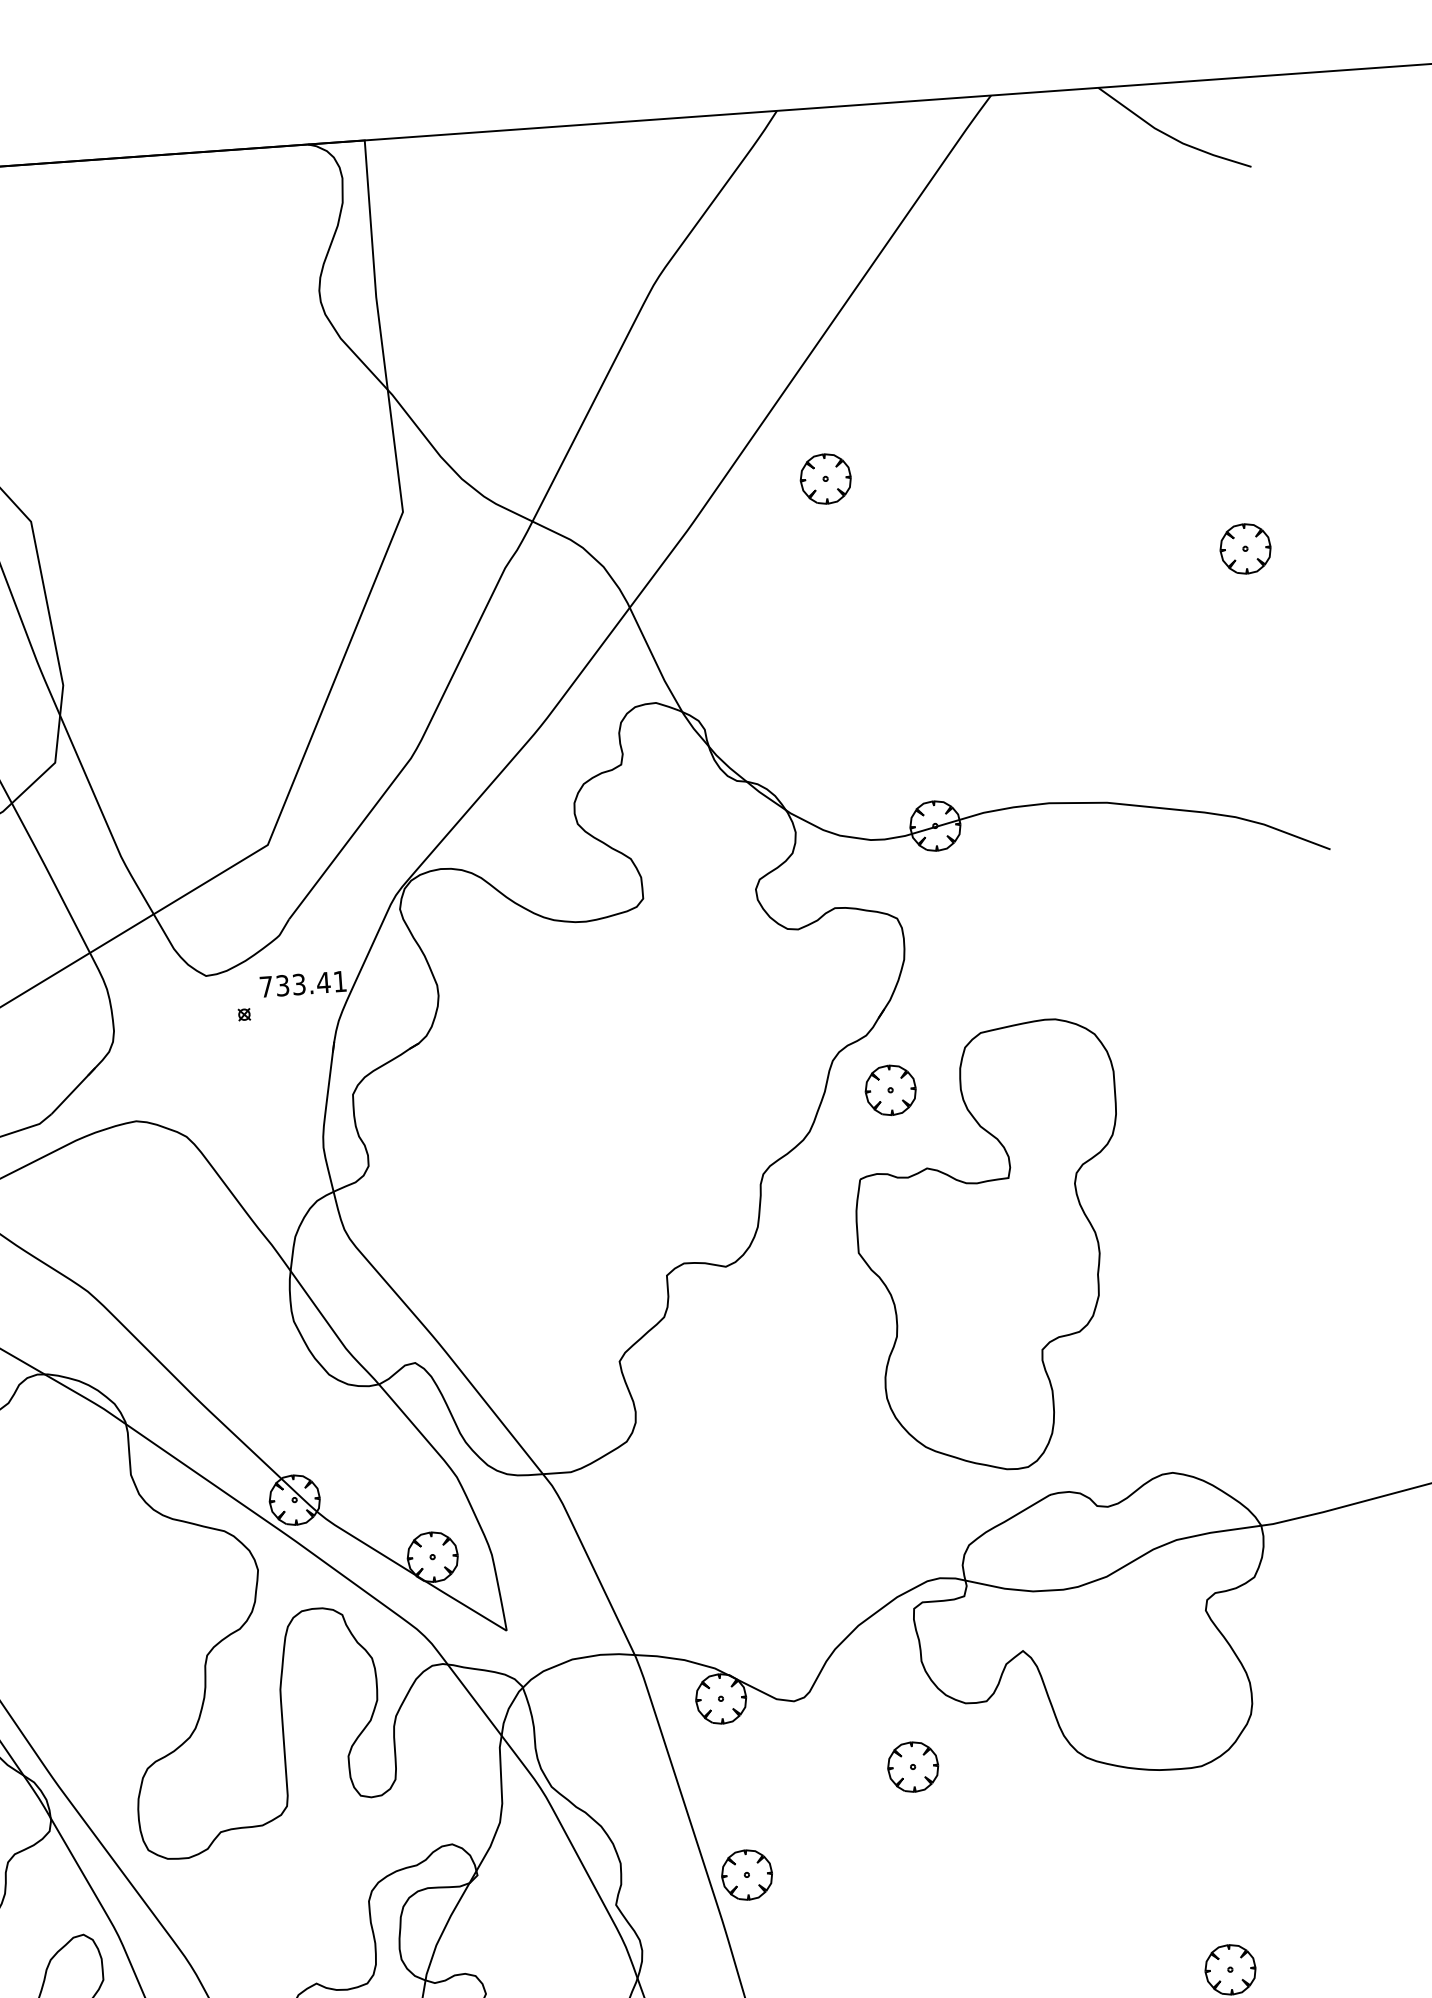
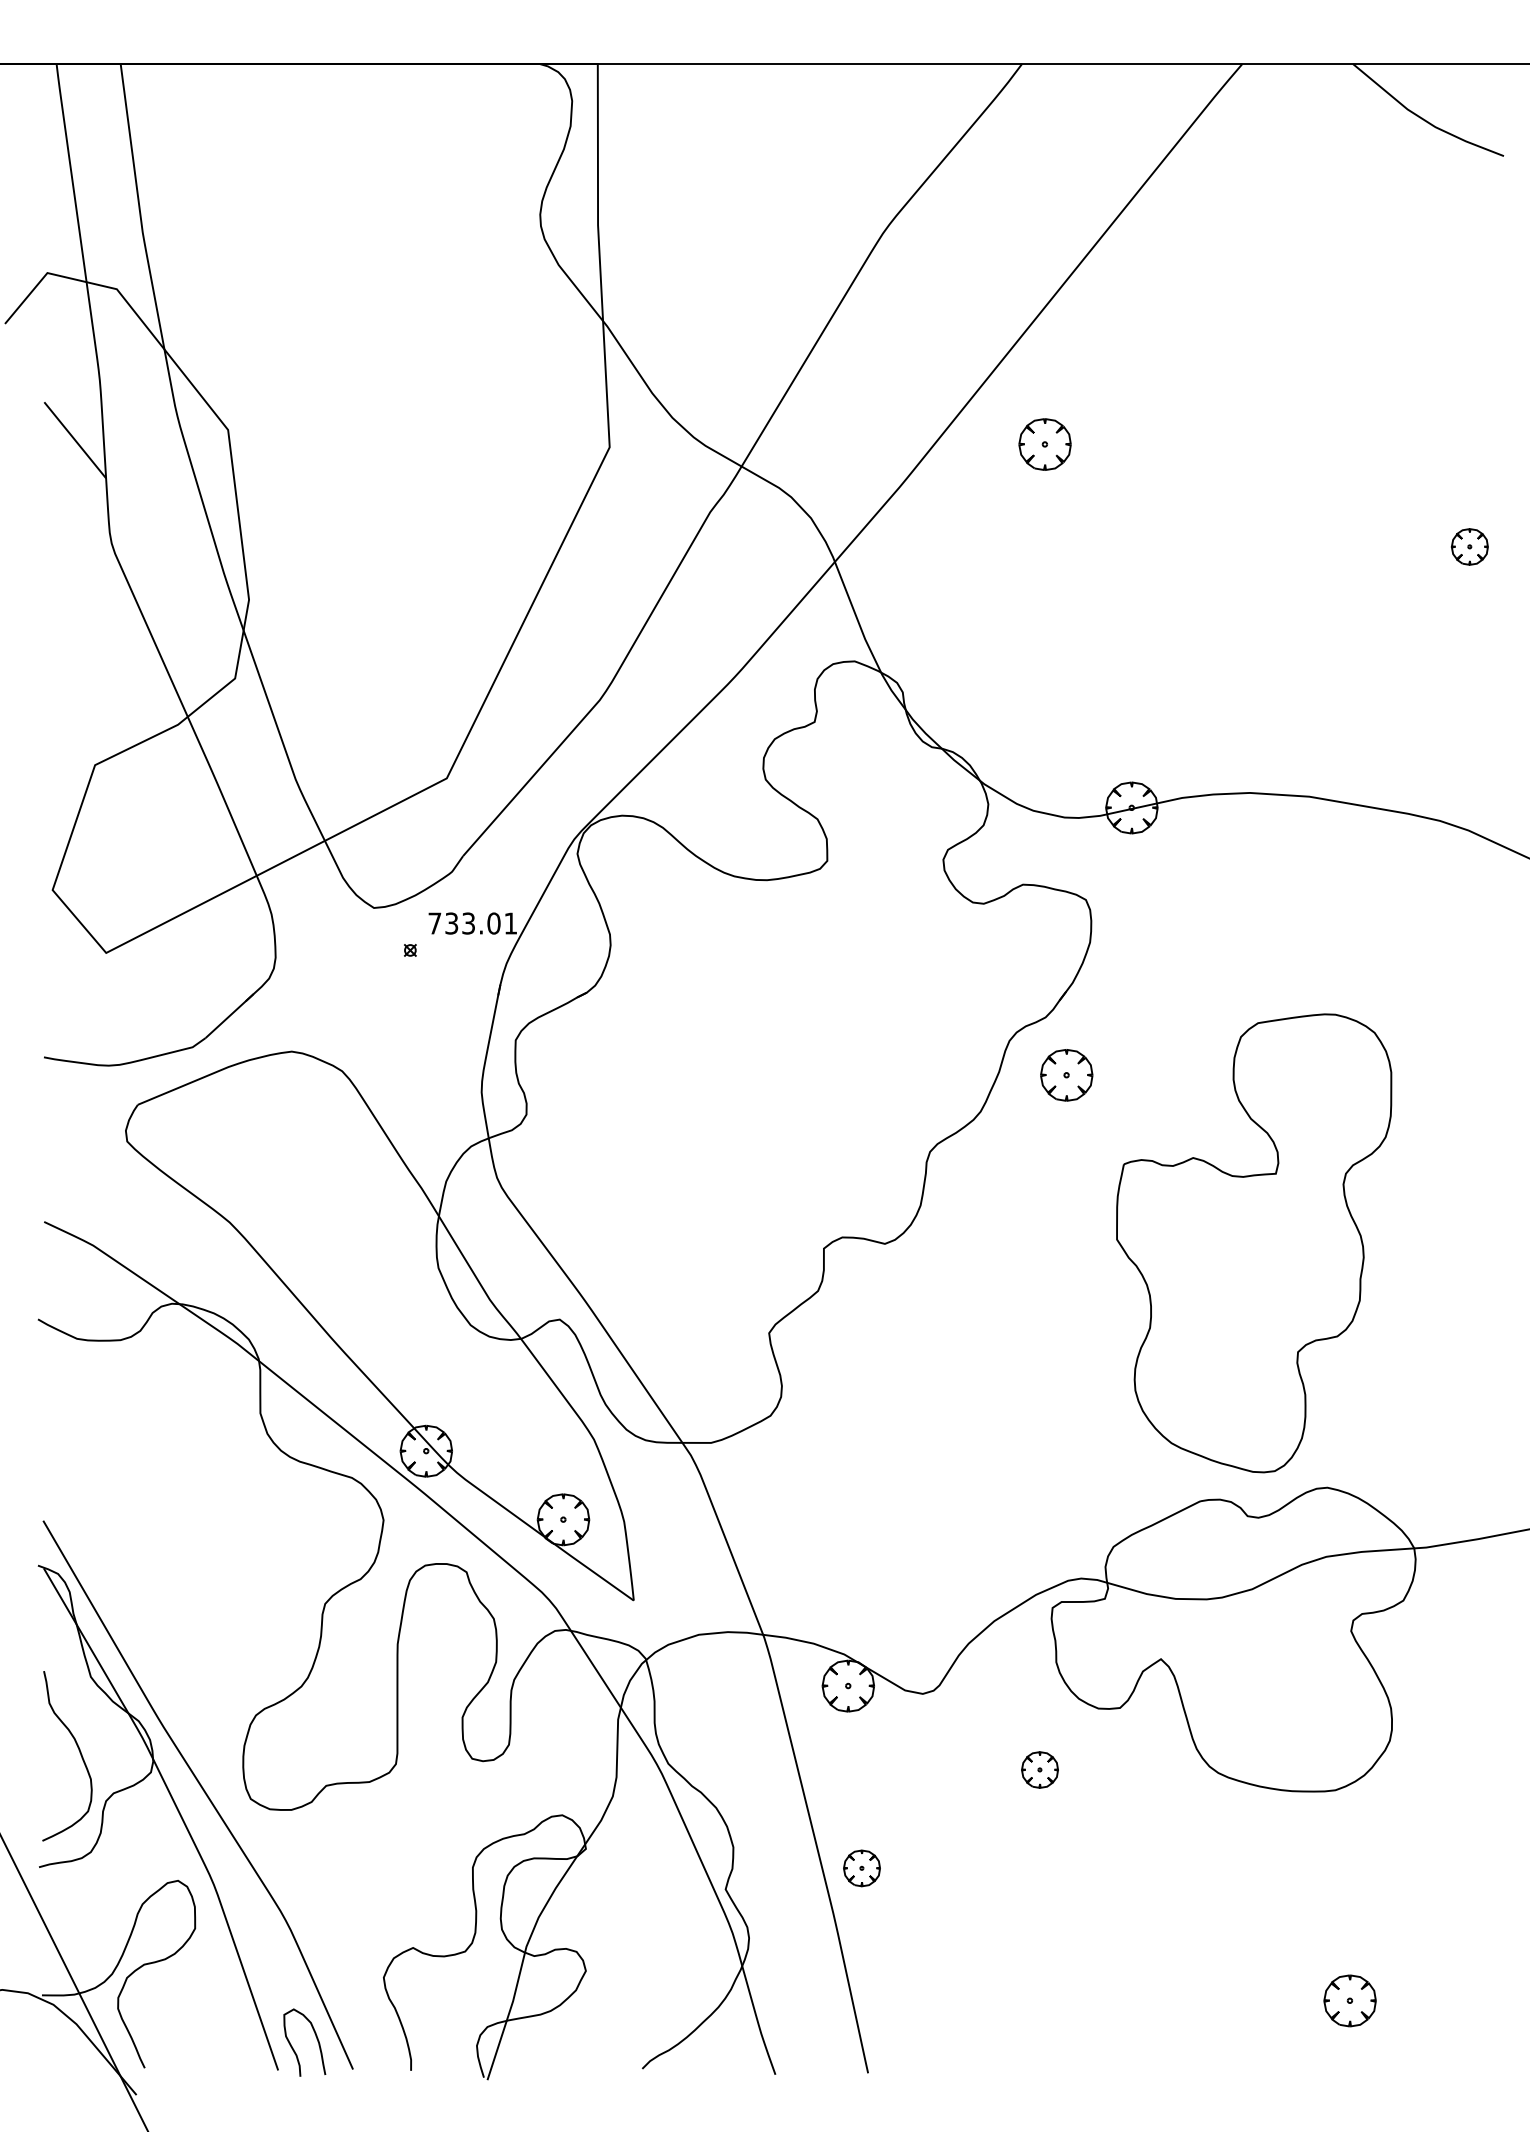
part: (1245, 548) -> (1469, 546), size x0.7
text: (323, 982) -> (493, 923), 733.41 -> 733.01
part: (992, 1247) -> (1254, 1243), moved
part: (912, 1766) -> (1039, 1769), size x0.7
part: (746, 1875) -> (861, 1868), size x0.7

